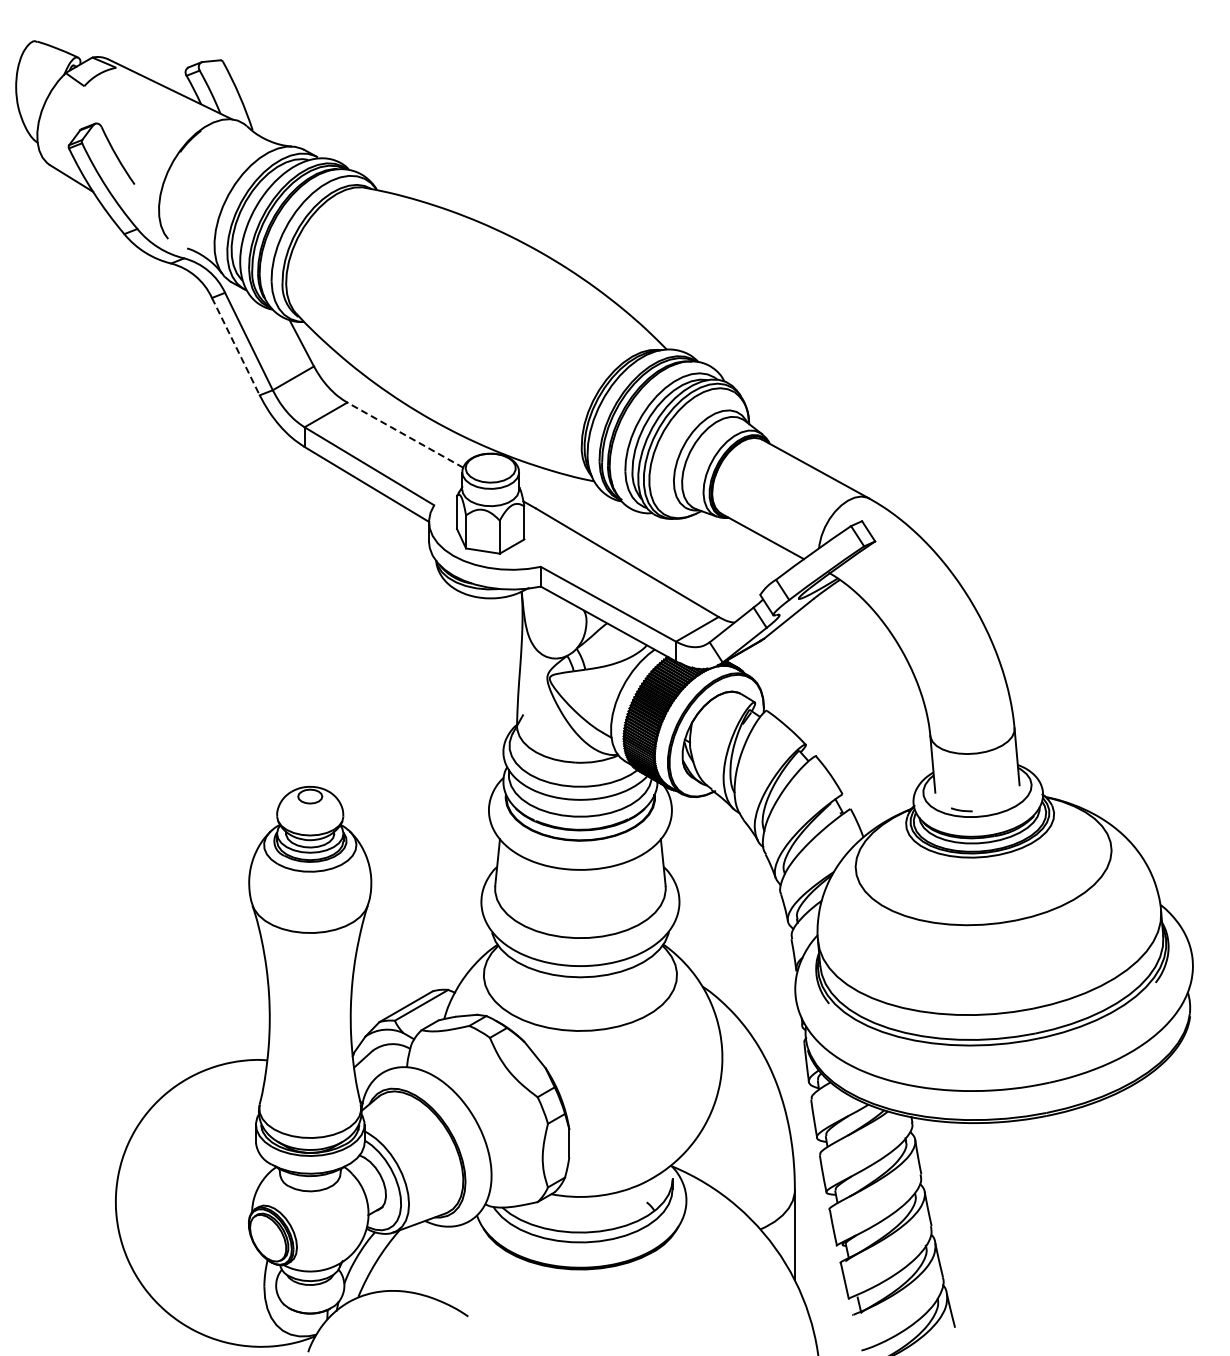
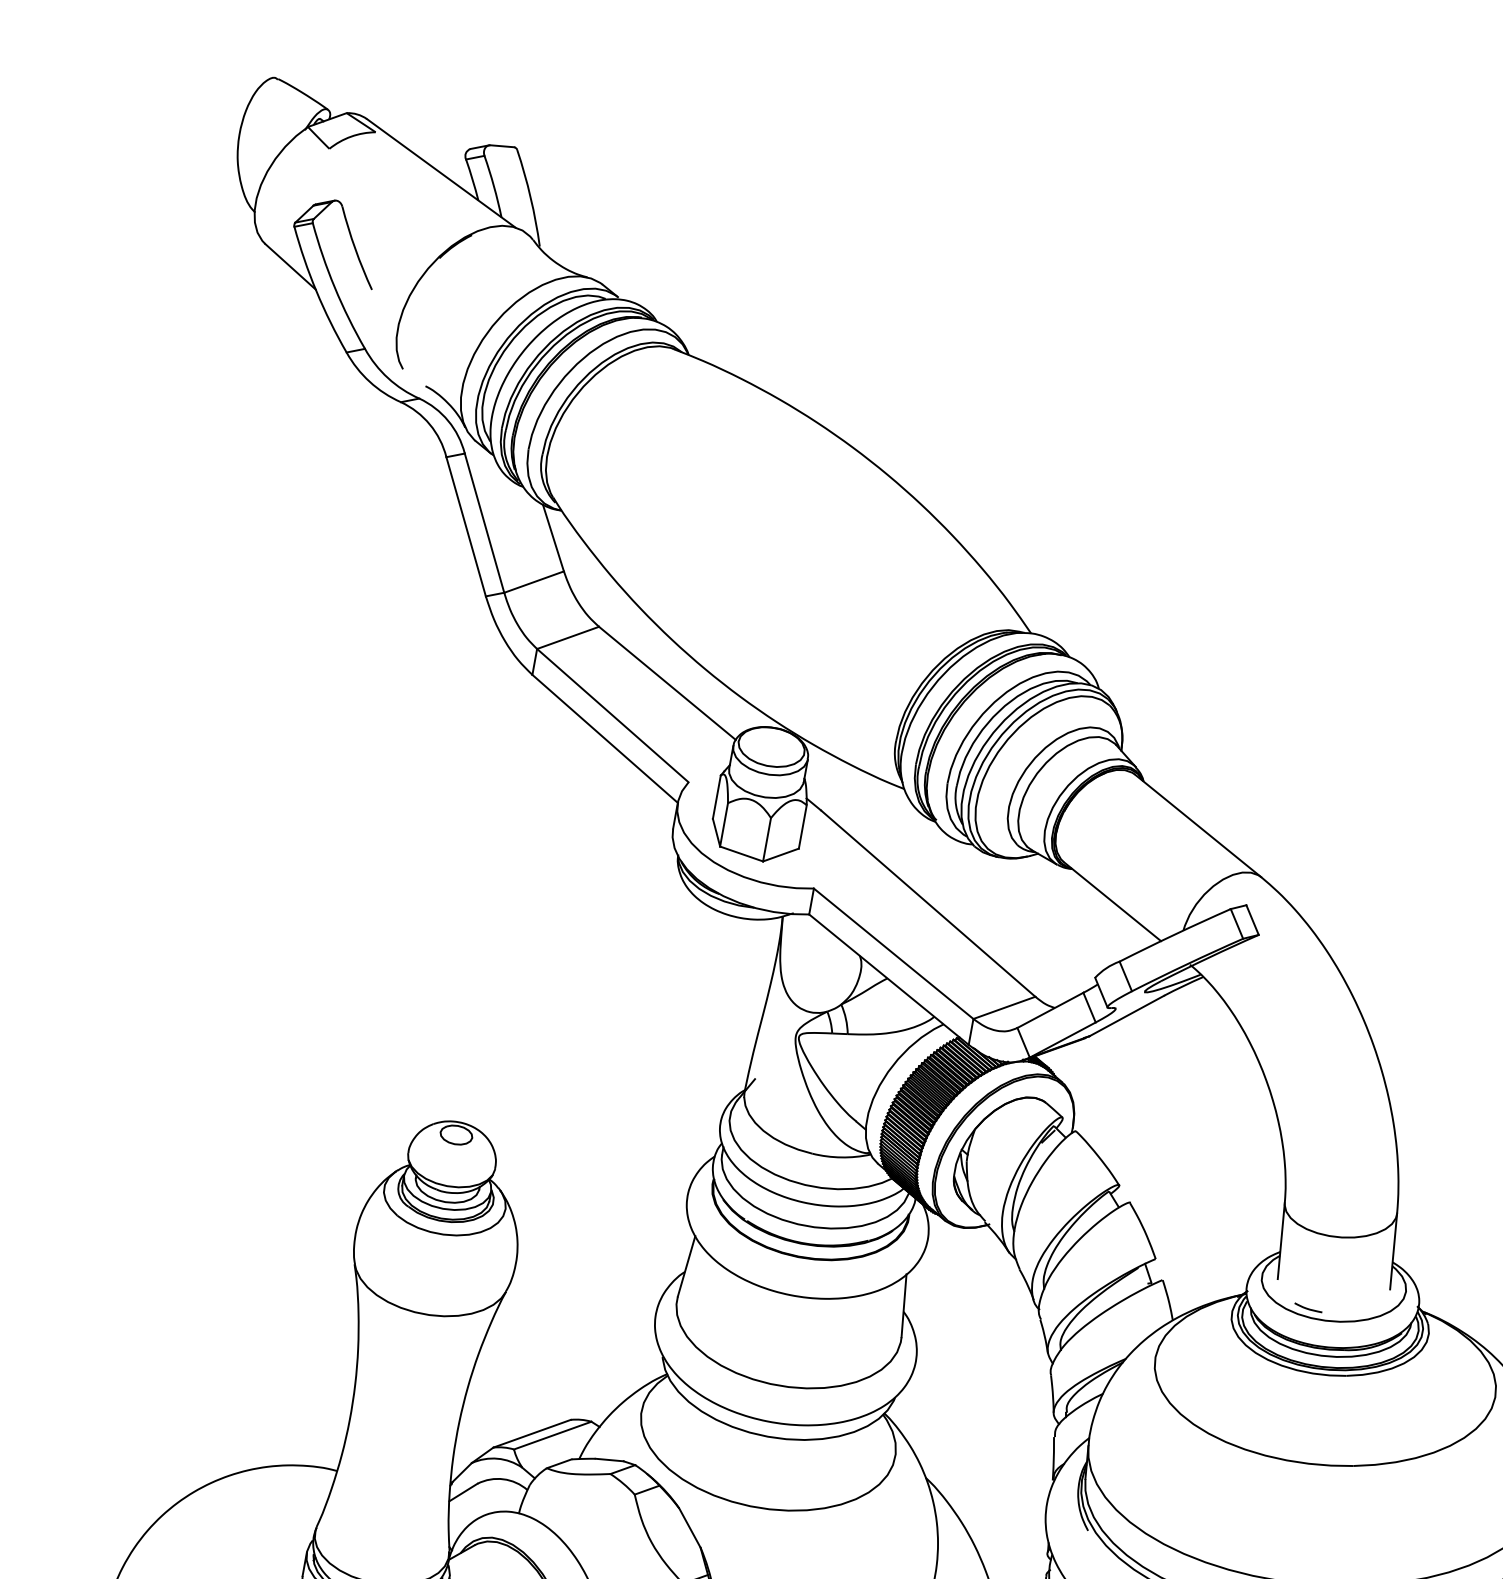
line: (236, 347) -> (466, 528), dashed -> solid
line: (405, 435) -> (667, 683), dashed -> solid

